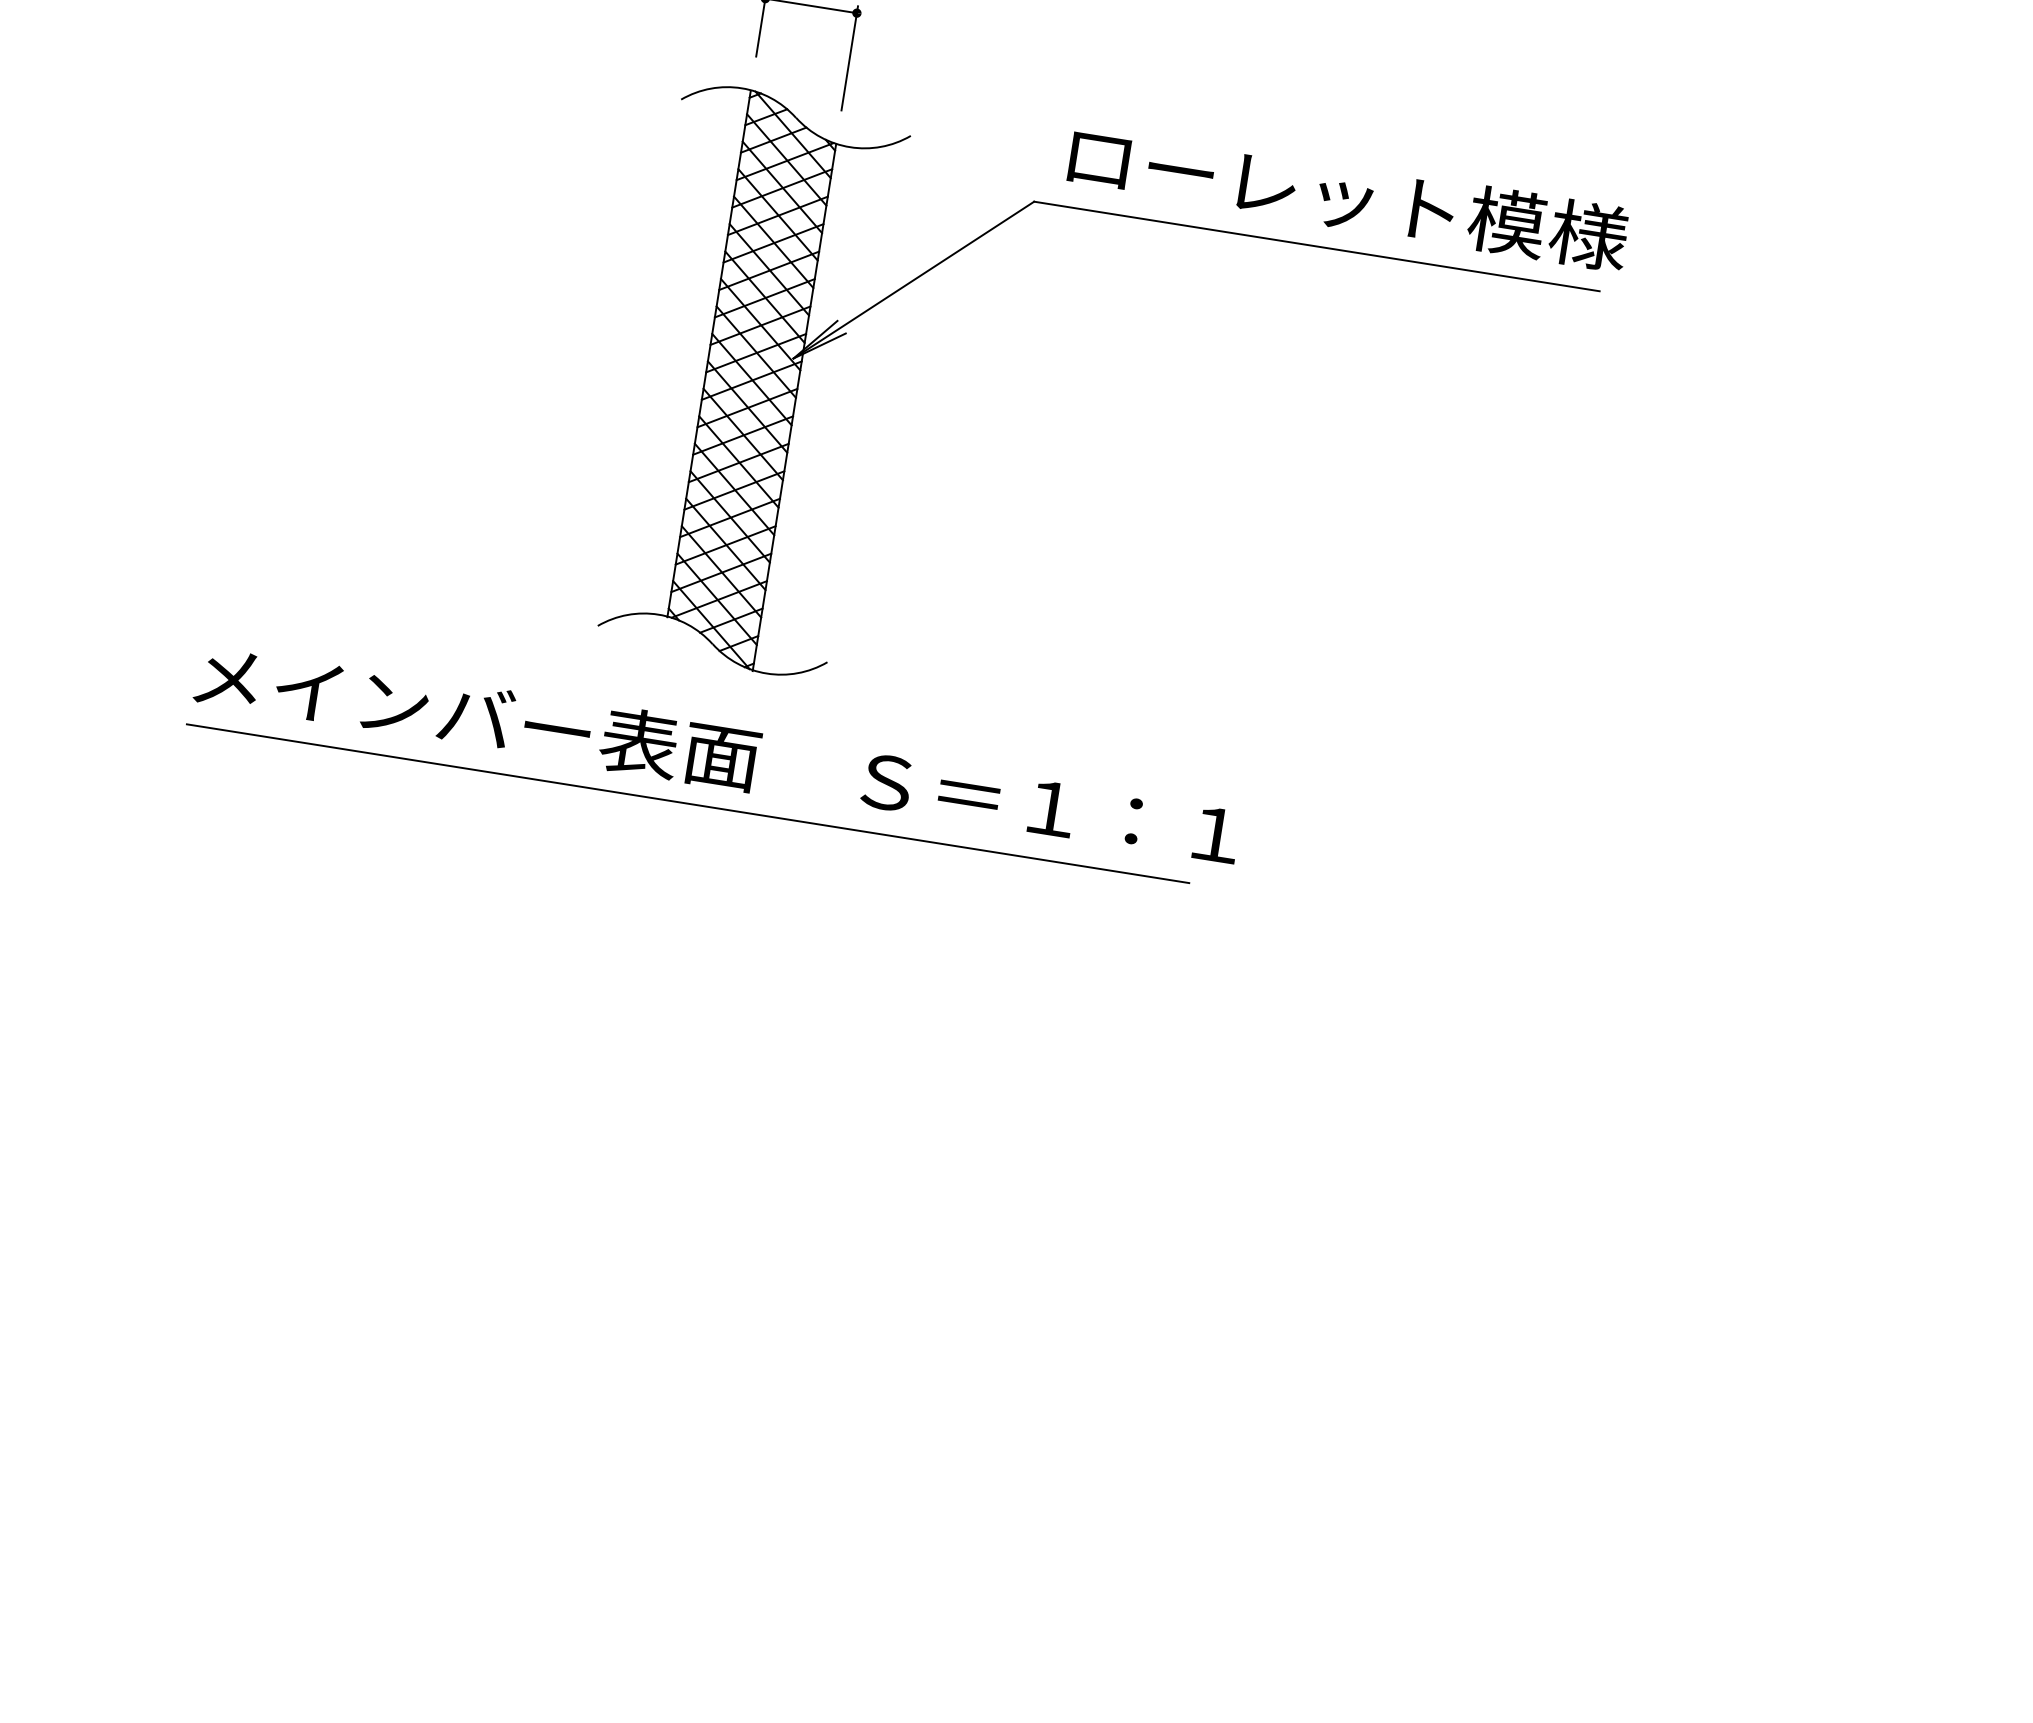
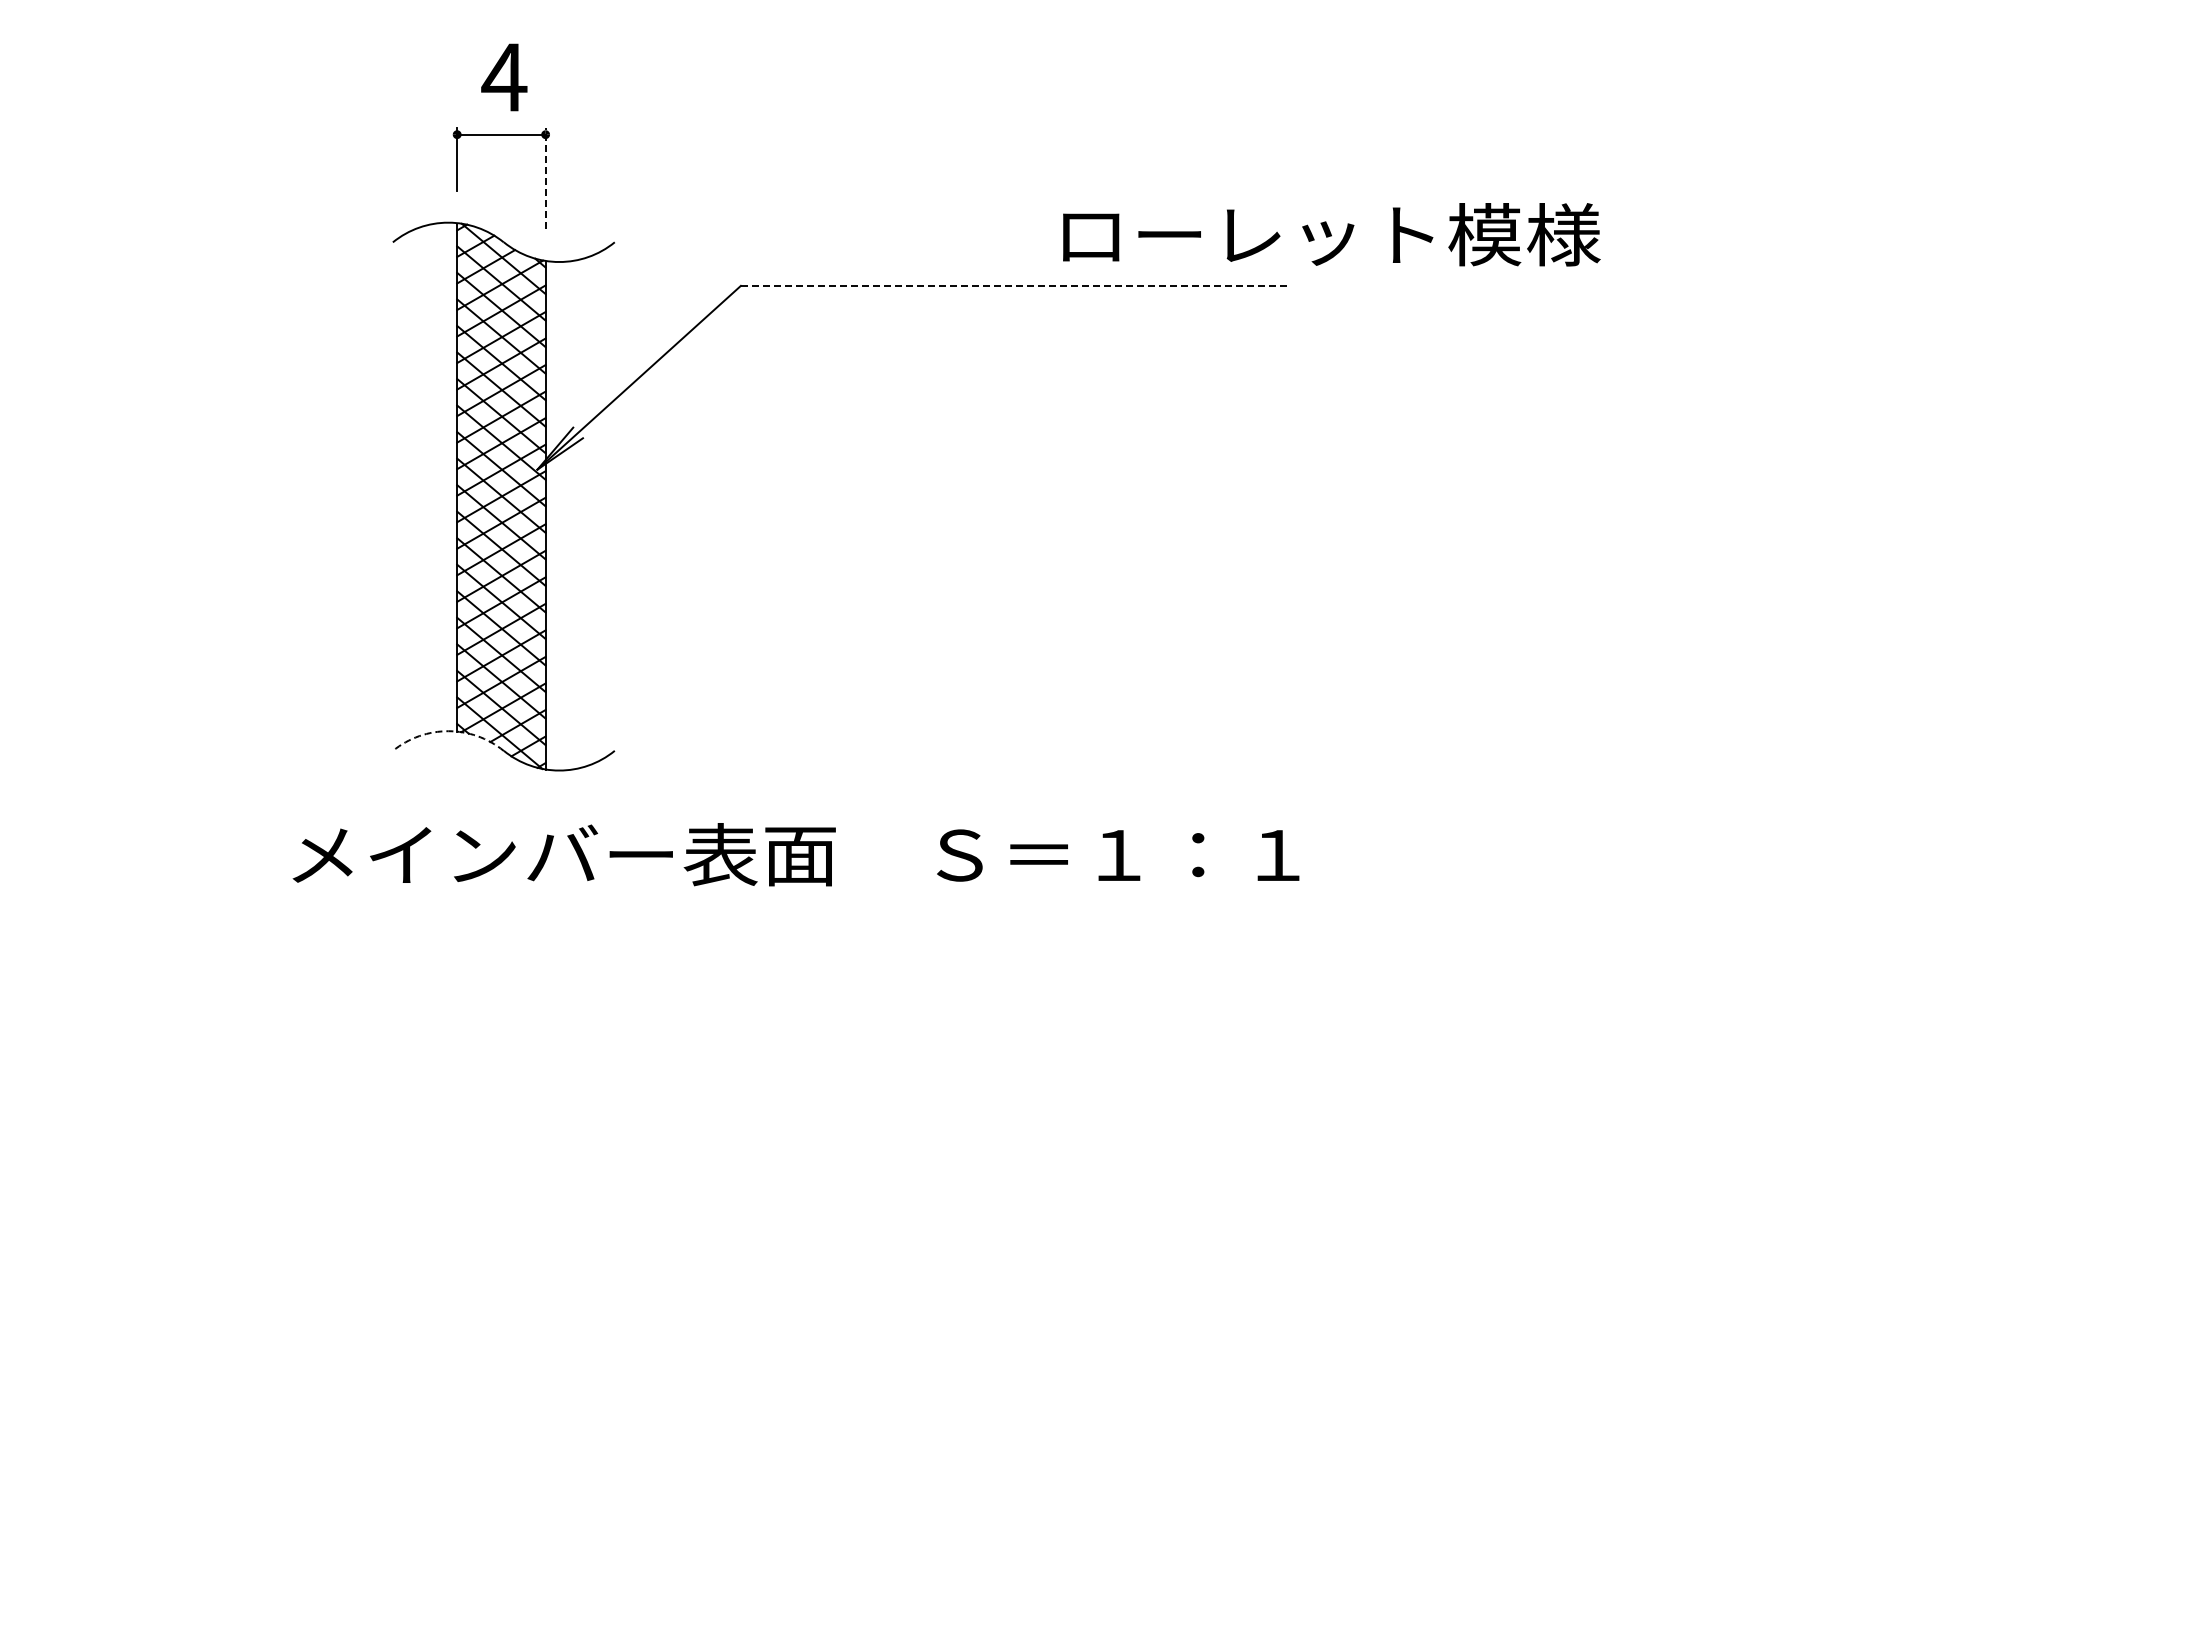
line: (849, 57) -> (545, 177), solid -> dashed
text: (1348, 196) -> (1331, 234), moved
line: (1317, 246) -> (1014, 285), solid -> dashed
arc: (658, 614) -> (448, 731), solid -> dashed
text: (717, 754) -> (795, 854), moved
line: (687, 804) -> (504, 905), removed

